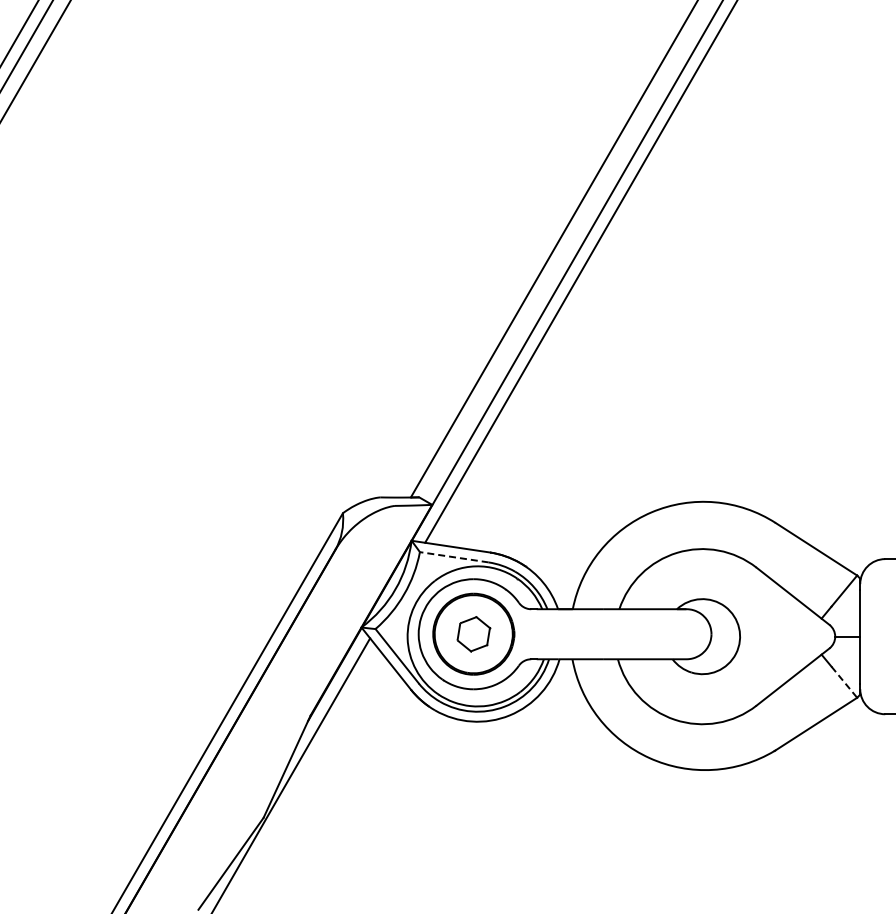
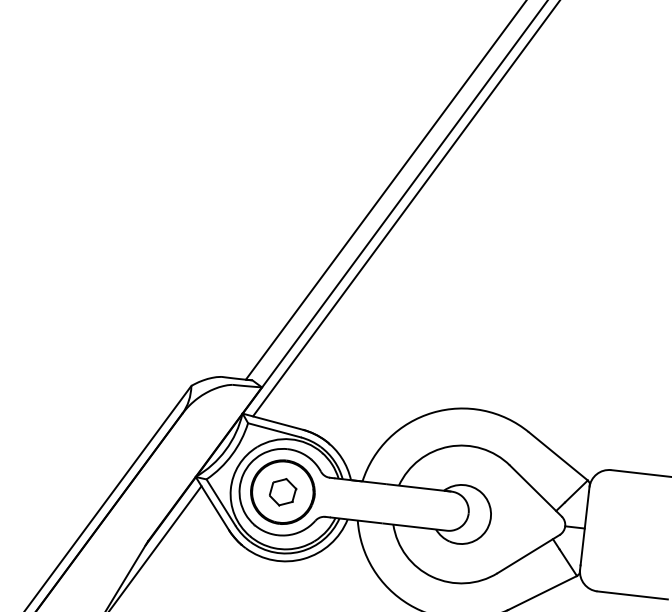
line: (454, 557) -> (274, 430), dashed -> solid
line: (844, 682) -> (568, 562), dashed -> solid

